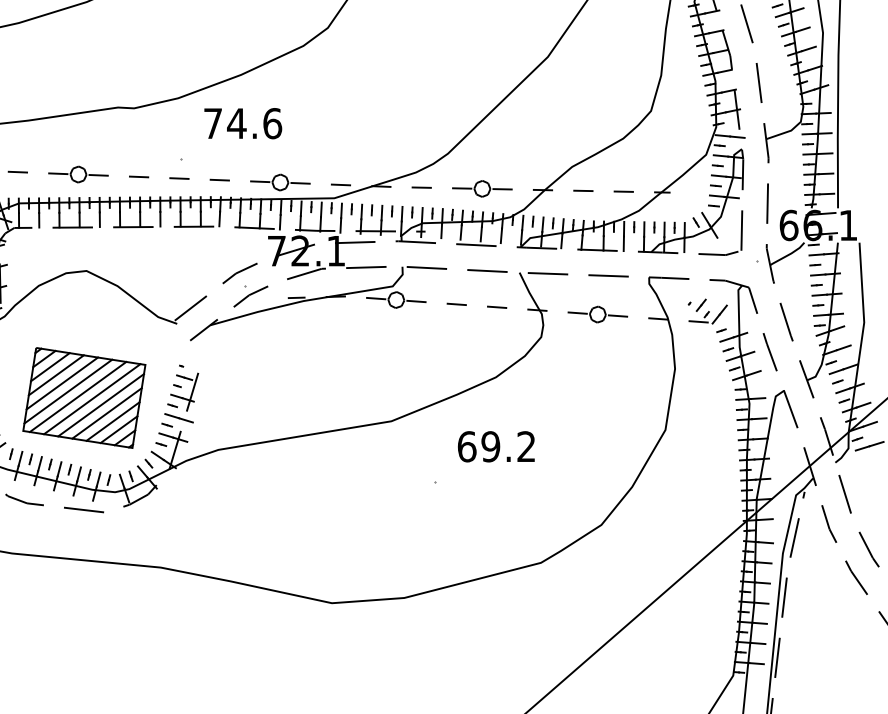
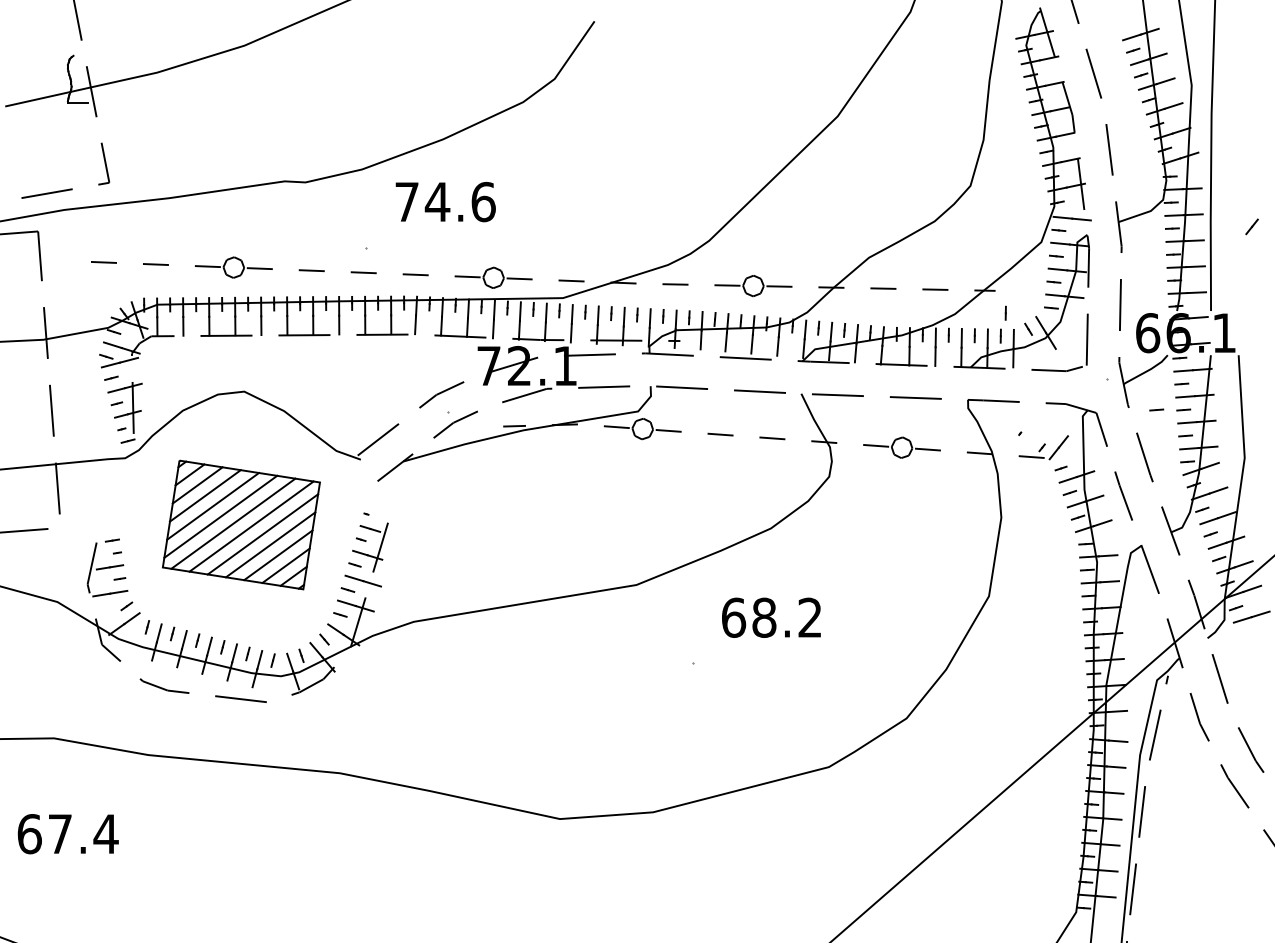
line: (678, 209) -> (1005, 312), added
line: (795, 284) -> (1156, 409), added
line: (700, 305) -> (1251, 226), moved
part: (84, 397) -> (241, 524), moved
text: (490, 446) -> (764, 617), 69.2 -> 68.2

